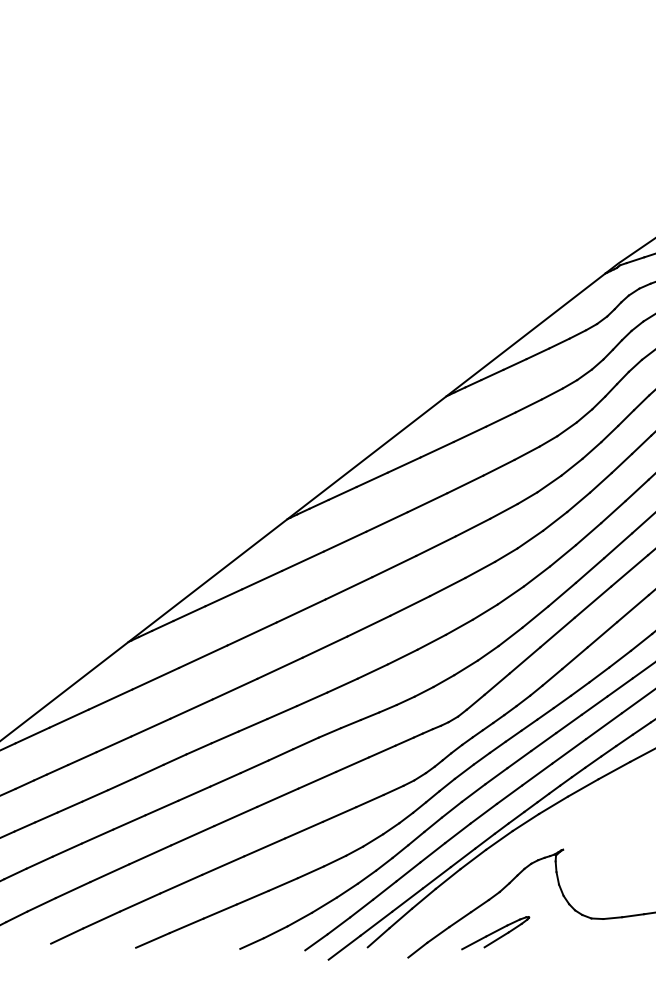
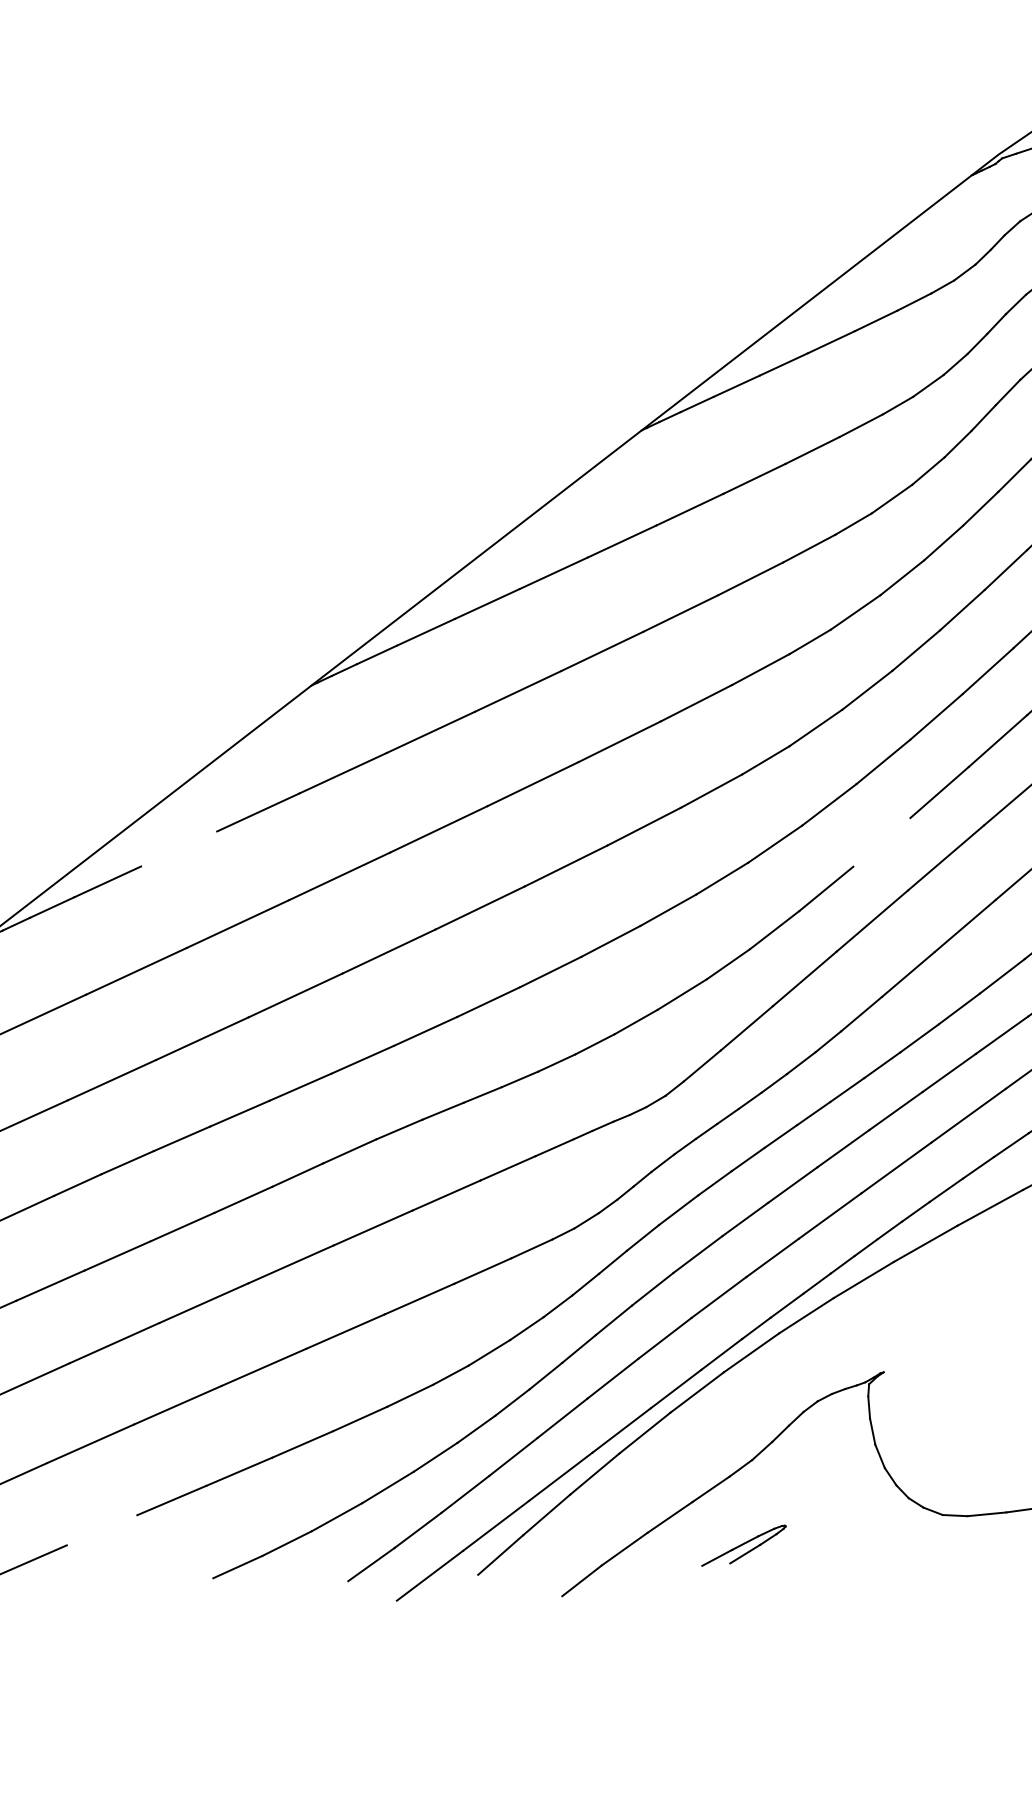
line: (561, 594) -> (880, 842), removed
line: (223, 597) -> (178, 848), removed
line: (186, 925) -> (101, 1529), removed
part: (495, 933) -> (743, 1546), size x0.6

